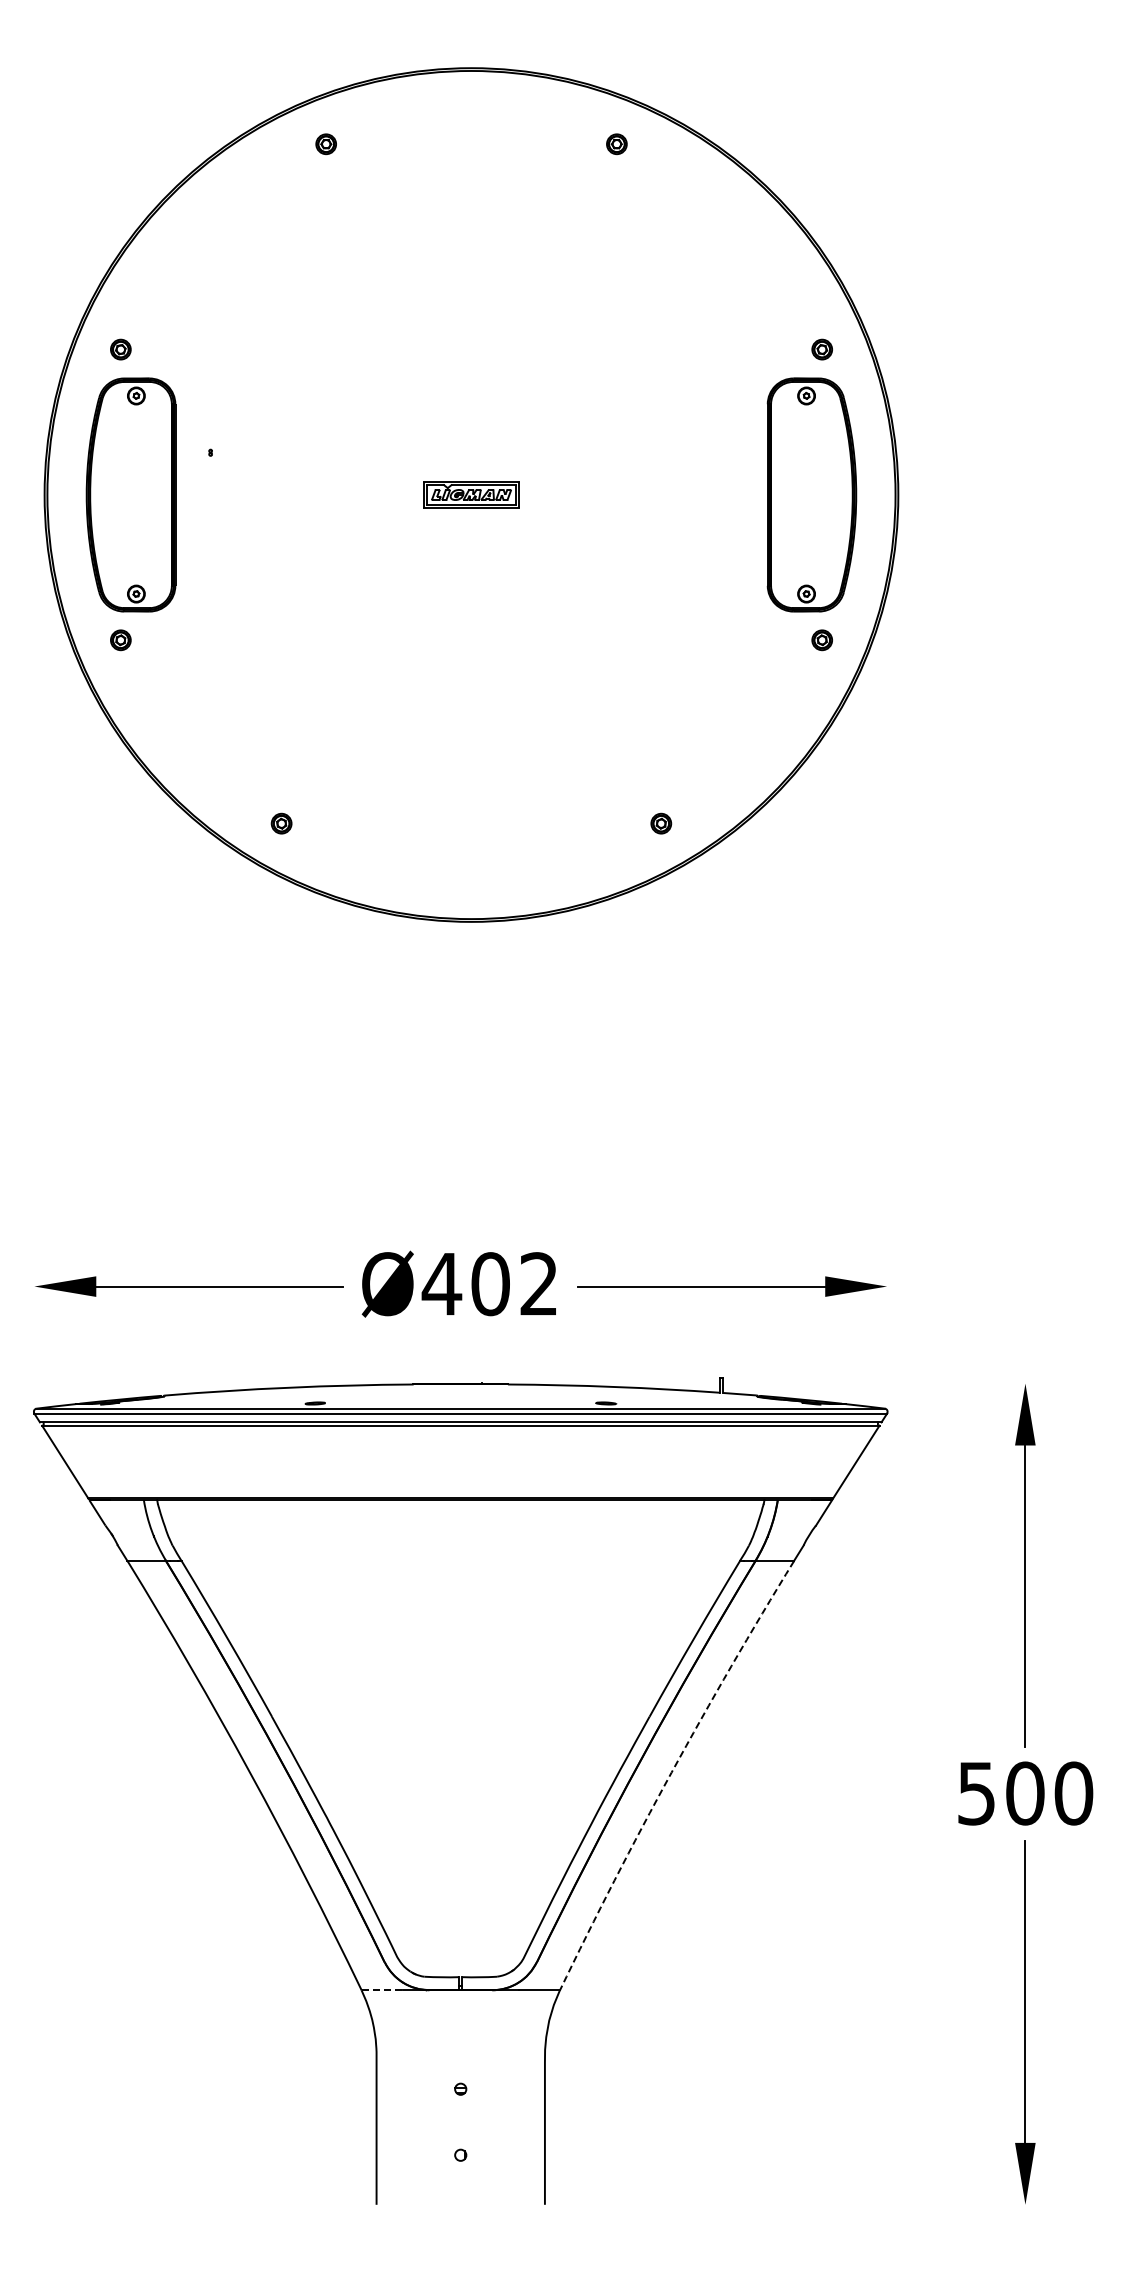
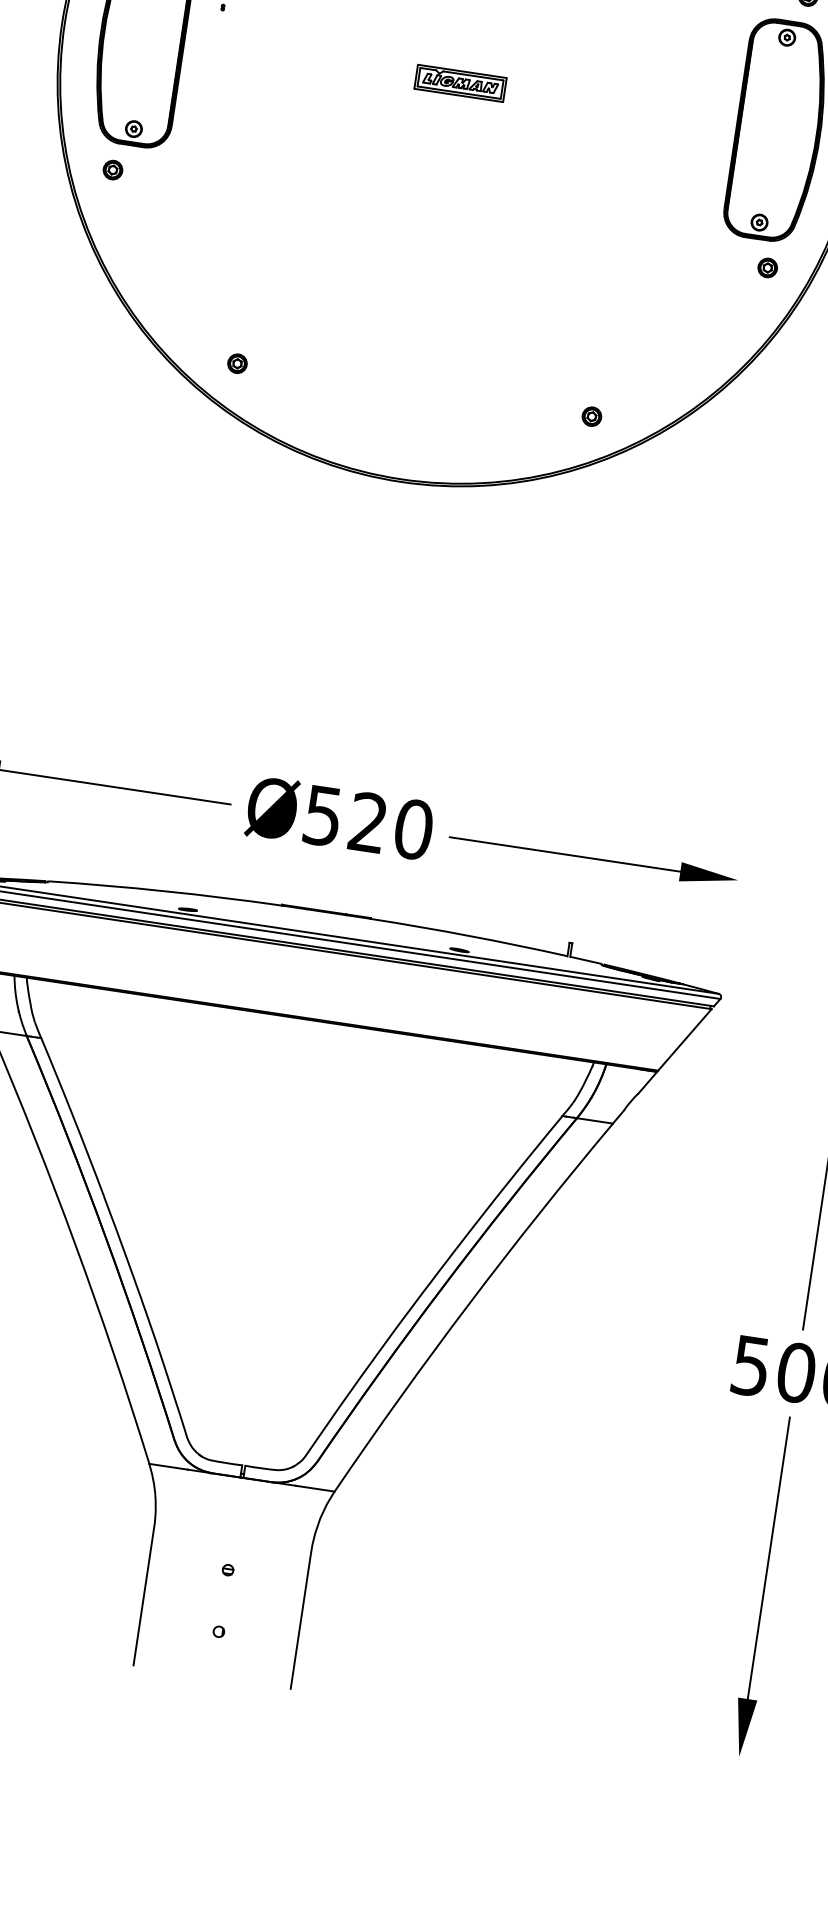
text: (489, 1284) -> (367, 822), Ø402 -> Ø520
arc: (671, 1772) -> (469, 1303), dashed -> solid
line: (382, 1990) -> (168, 1467), dashed -> solid

